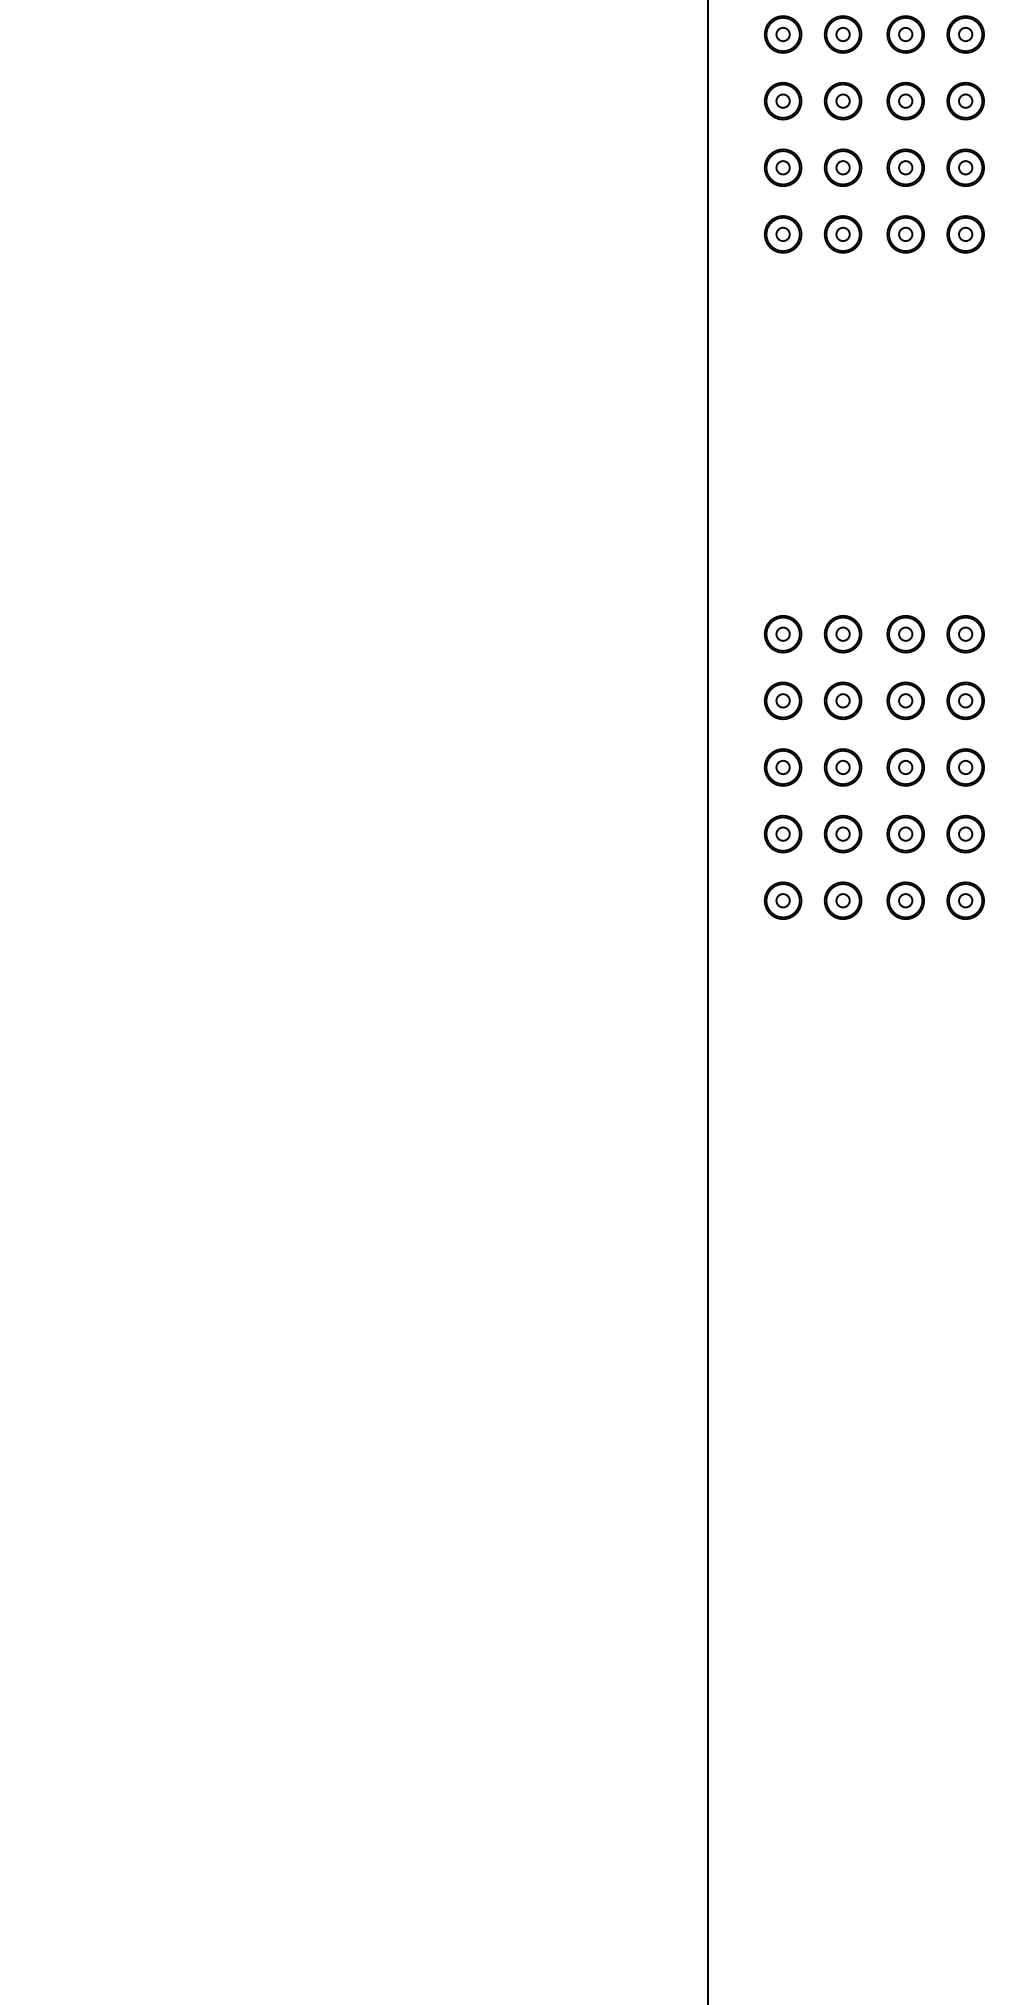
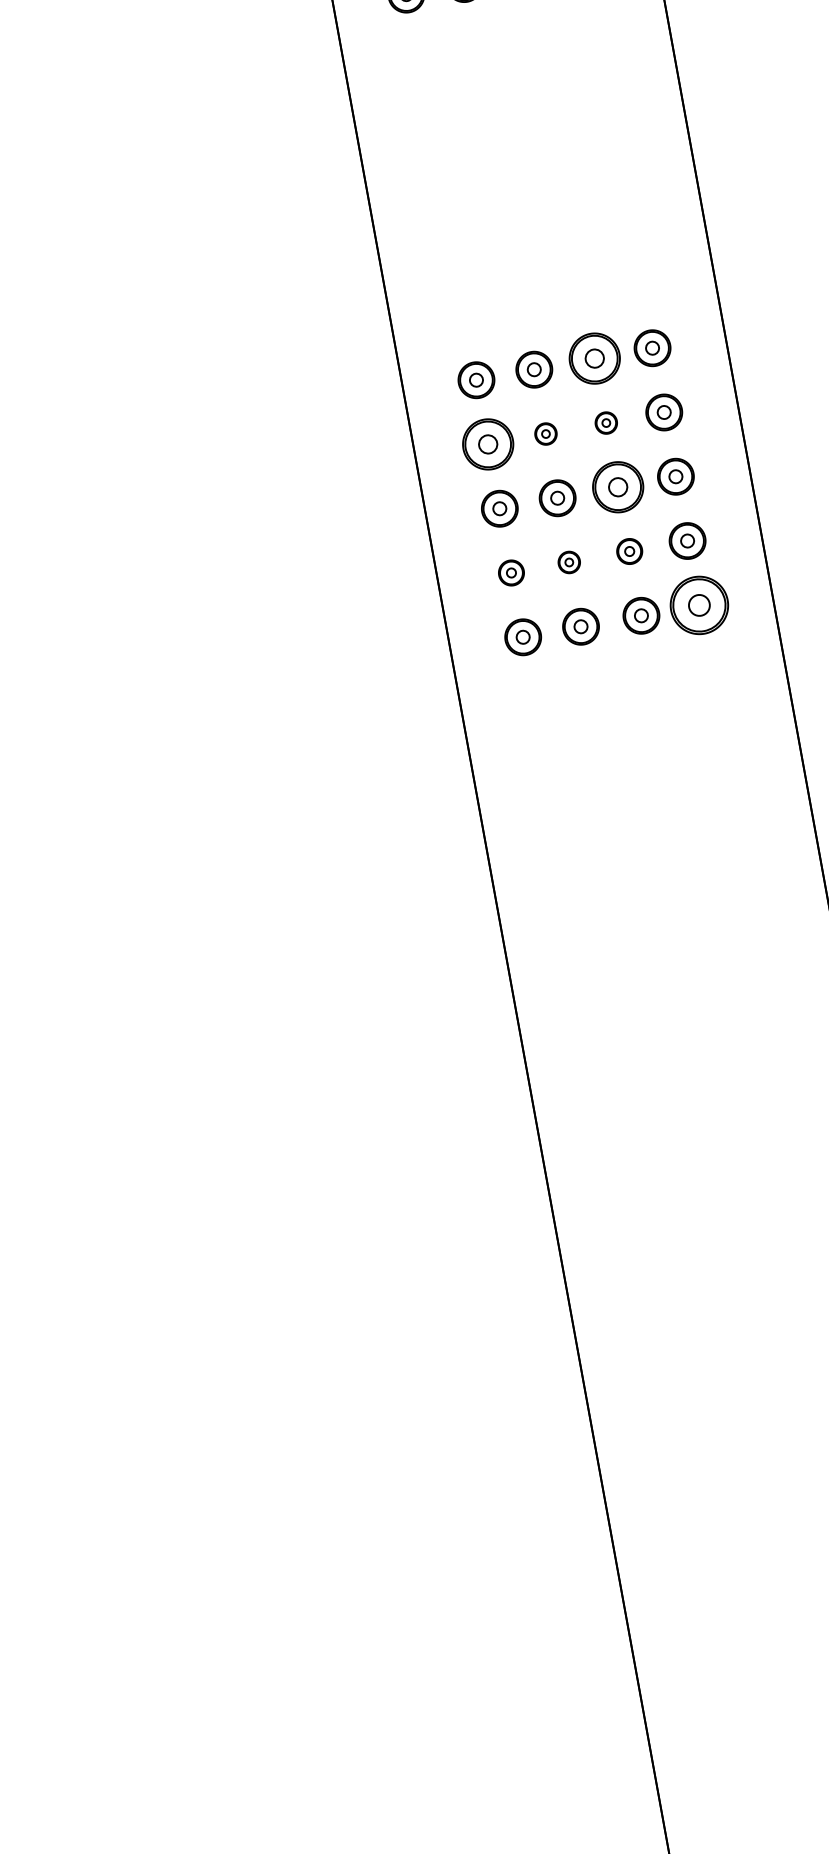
part: (905, 634) -> (594, 359), size x1.4
part: (782, 700) -> (487, 444), size x1.4
part: (842, 700) -> (545, 433), size x0.6
part: (905, 700) -> (606, 422), size x0.6
part: (905, 767) -> (617, 487), size x1.4
part: (782, 833) -> (510, 572), size x0.7
part: (842, 833) -> (568, 562), size x0.6
part: (905, 833) -> (629, 550), size x0.7
part: (965, 900) -> (699, 605), size x1.6

